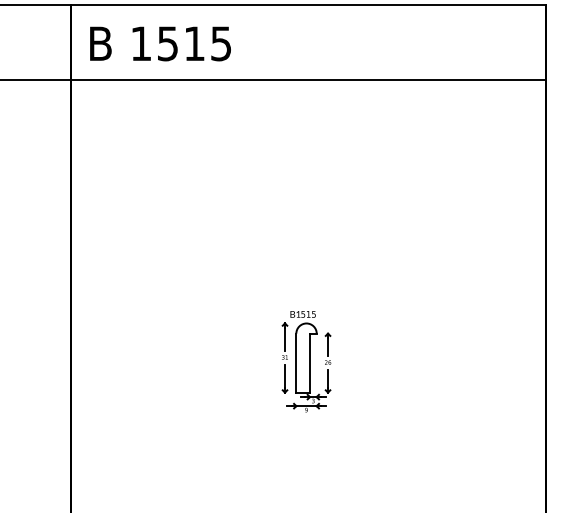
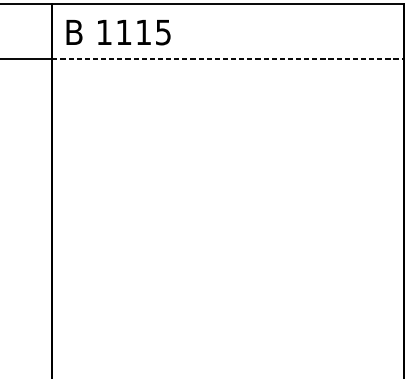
text: (167, 43) -> (123, 32), 1515 -> 1115
line: (308, 79) -> (227, 58), solid -> dashed
part: (306, 361) -> (226, 267), removed

